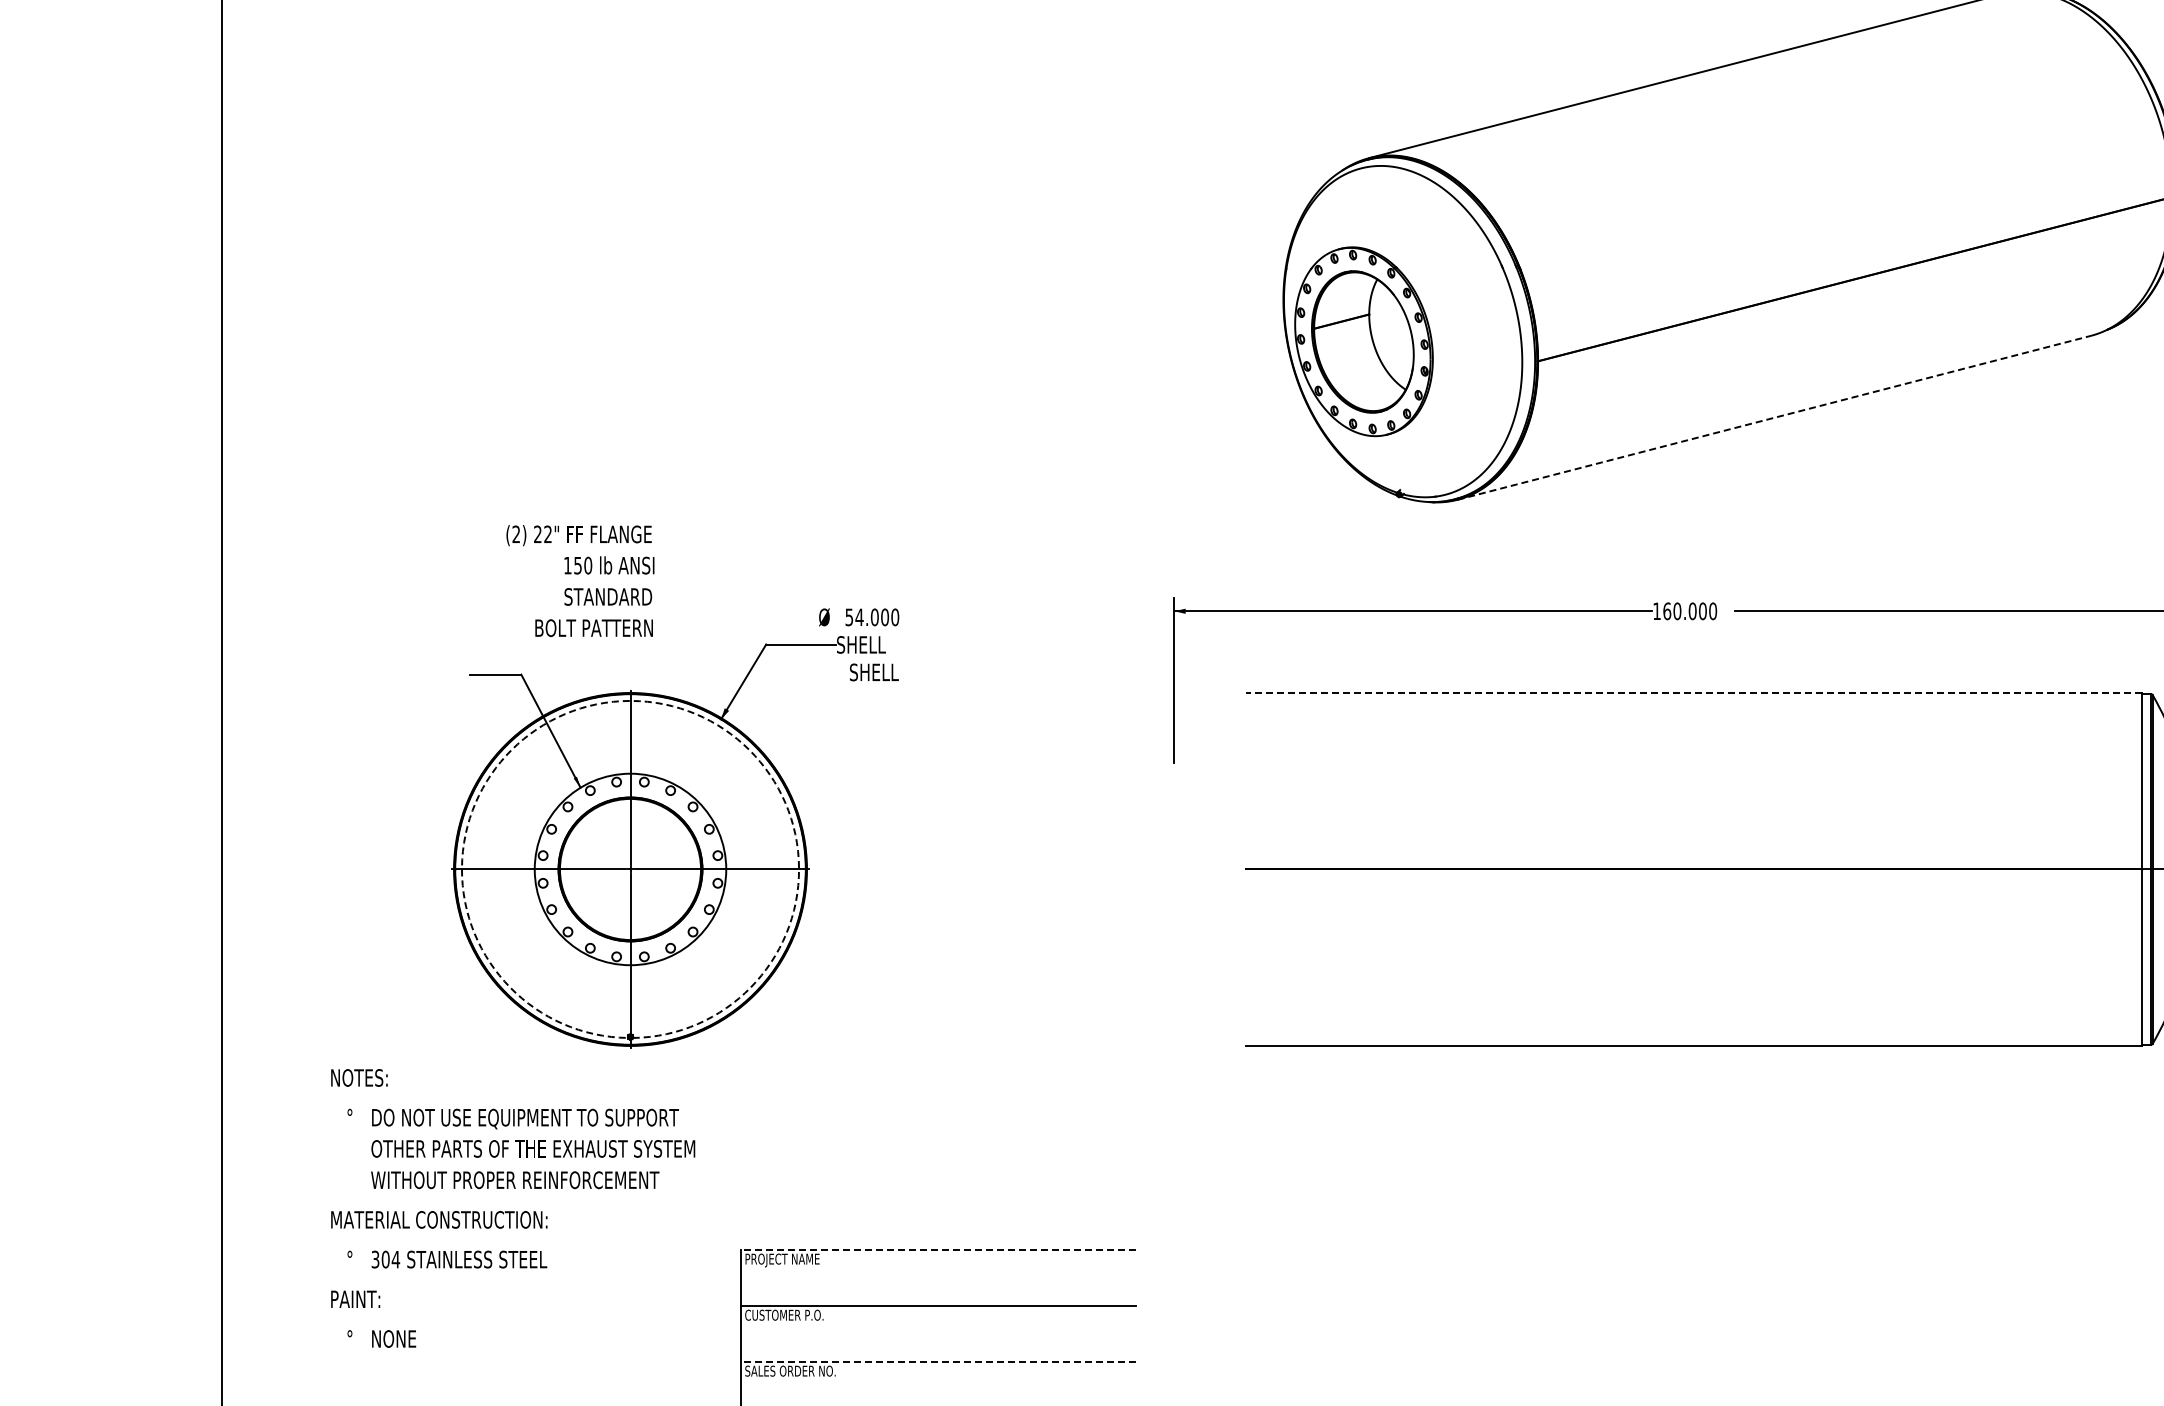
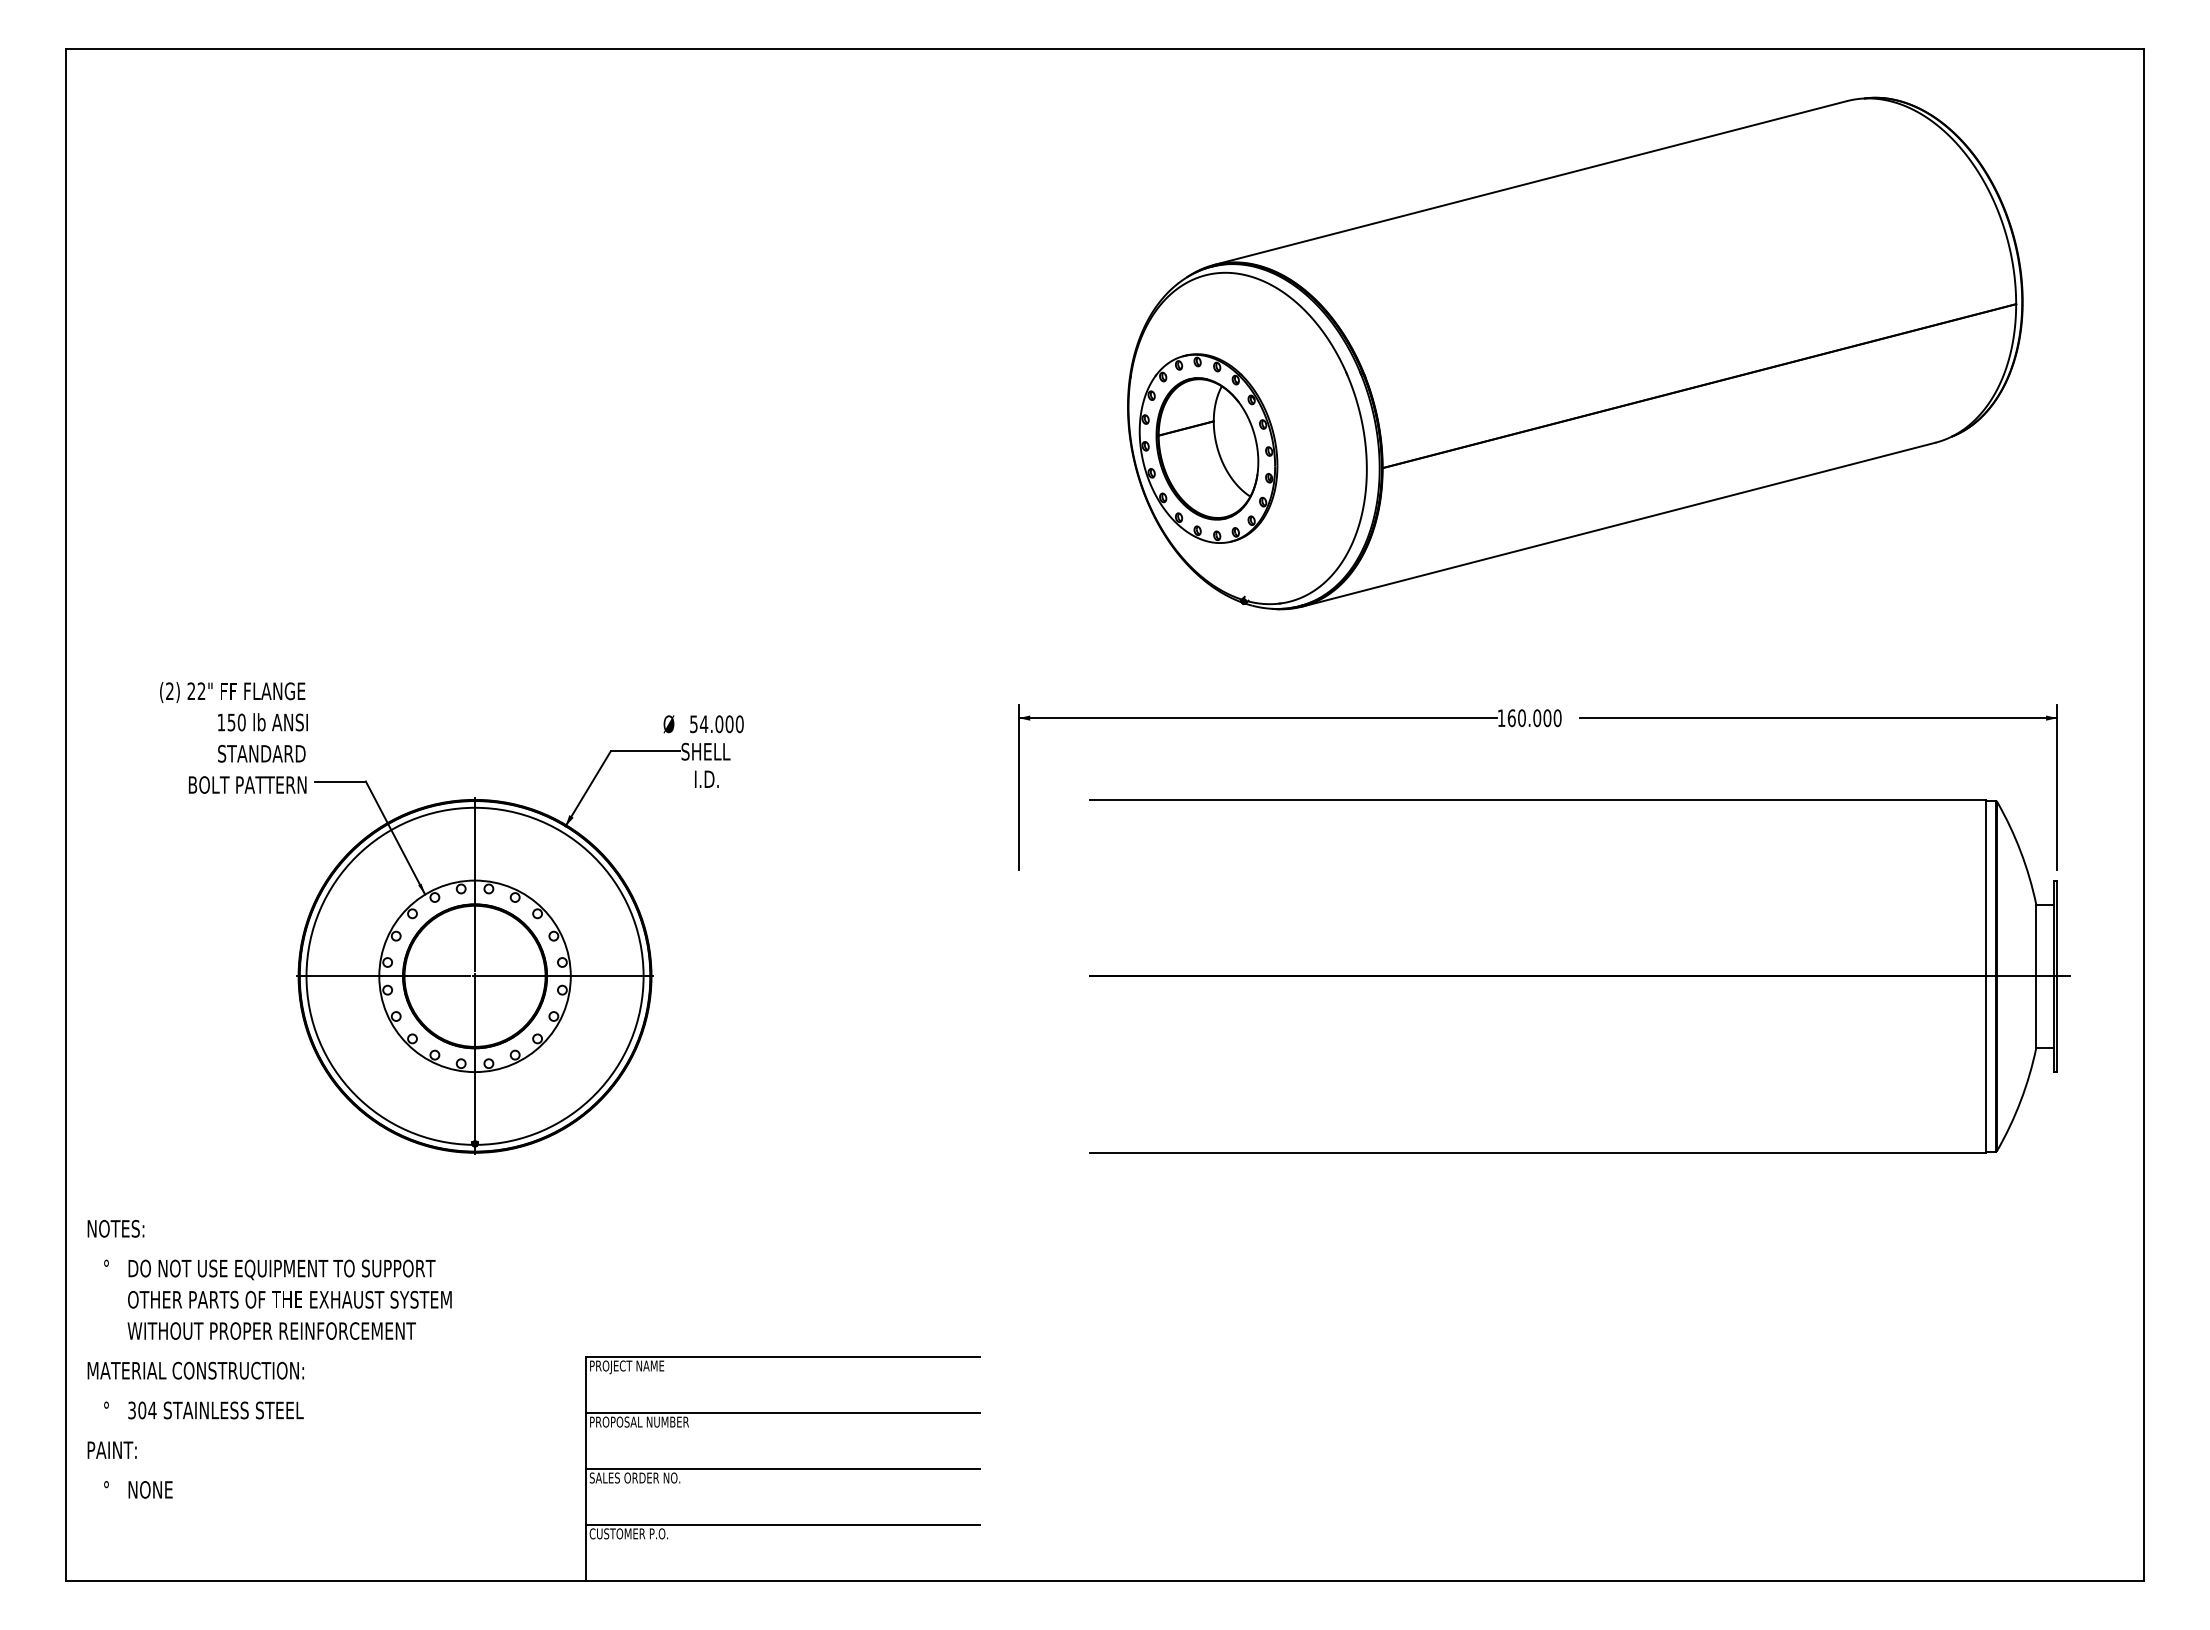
line: (1774, 417) -> (1619, 524), dashed -> solid
text: (579, 580) -> (233, 737), moved
text: (873, 672) -> (718, 779), SHELL -> I.D.
line: (1693, 692) -> (1538, 799), dashed -> solid
arc: (630, 700) -> (475, 807), dashed -> solid
text: (512, 1208) -> (269, 1359), moved
line: (937, 1249) -> (782, 1356), dashed -> solid
text: (793, 1314) -> (638, 1421), CUSTOMER P.O. -> PROPOSAL NUMBER
line: (937, 1361) -> (782, 1468), dashed -> solid

